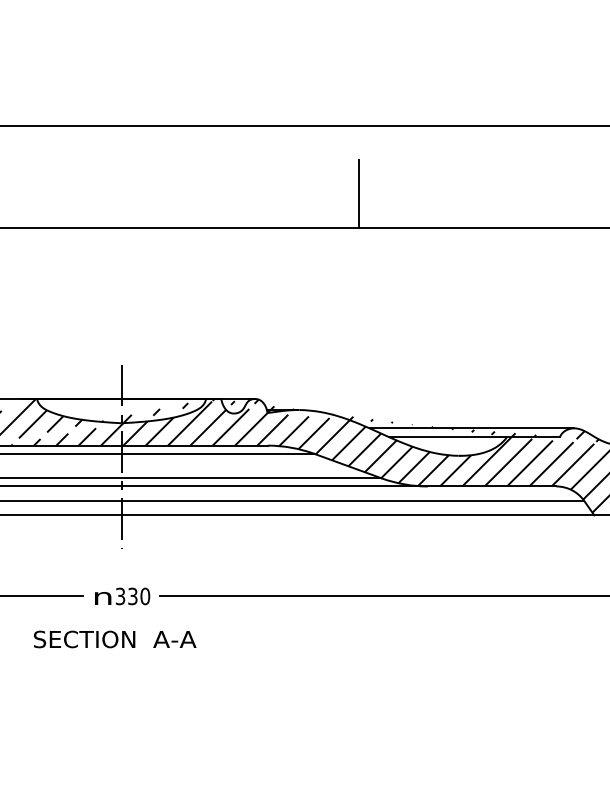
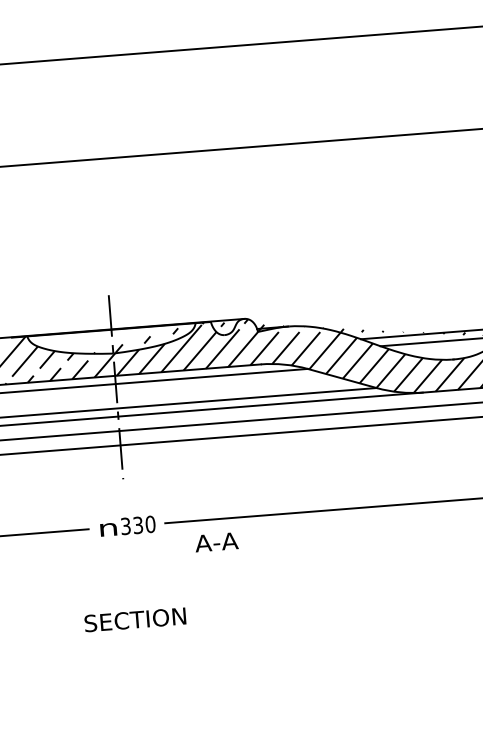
line: (359, 194) -> (332, 106), removed
text: (84, 639) -> (135, 619), moved
text: (174, 639) -> (216, 542), moved

